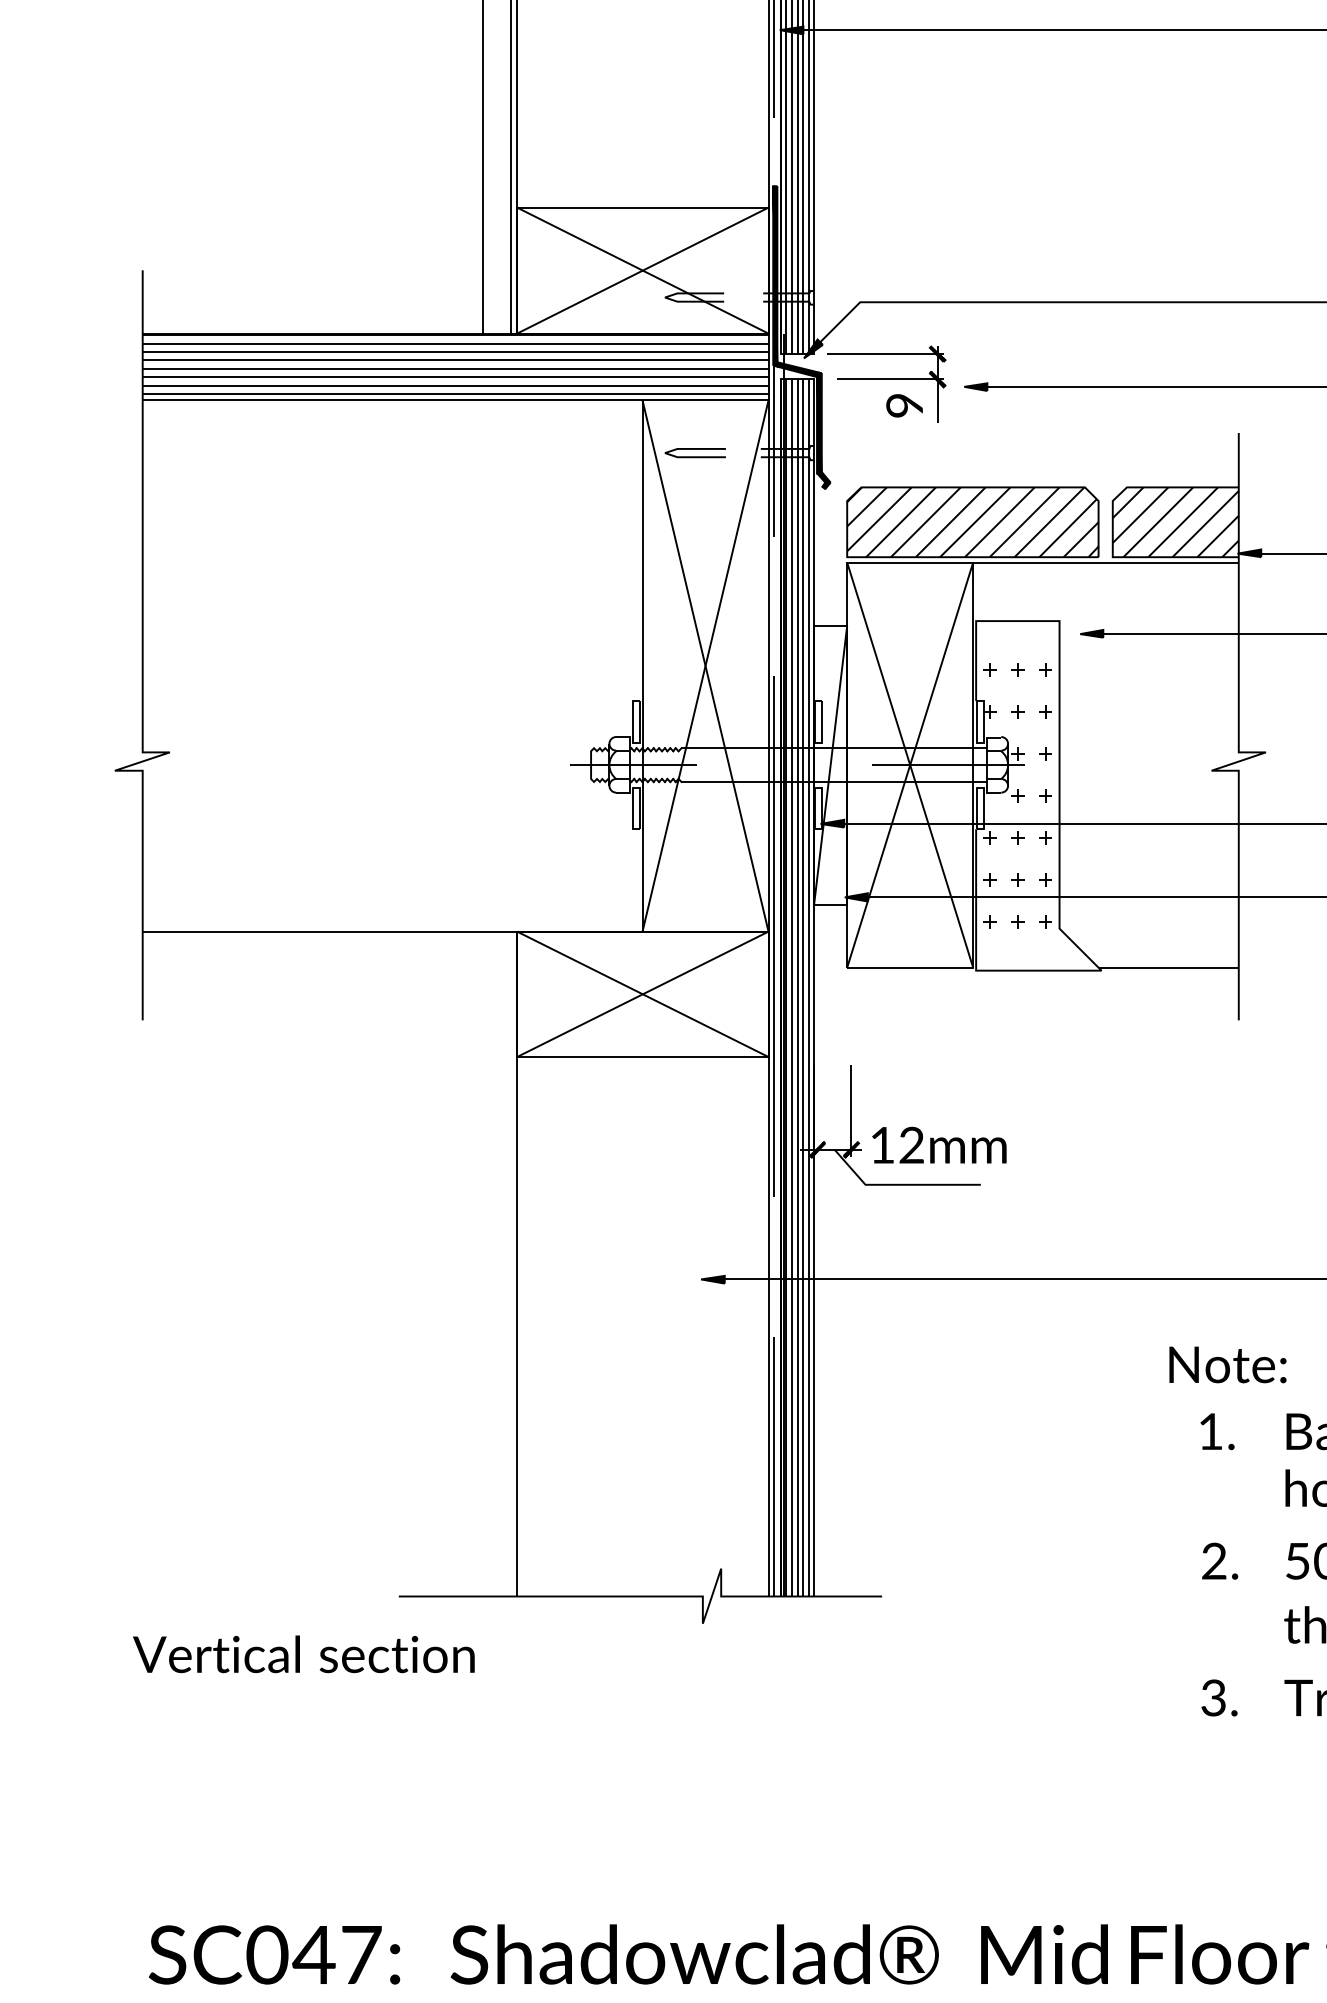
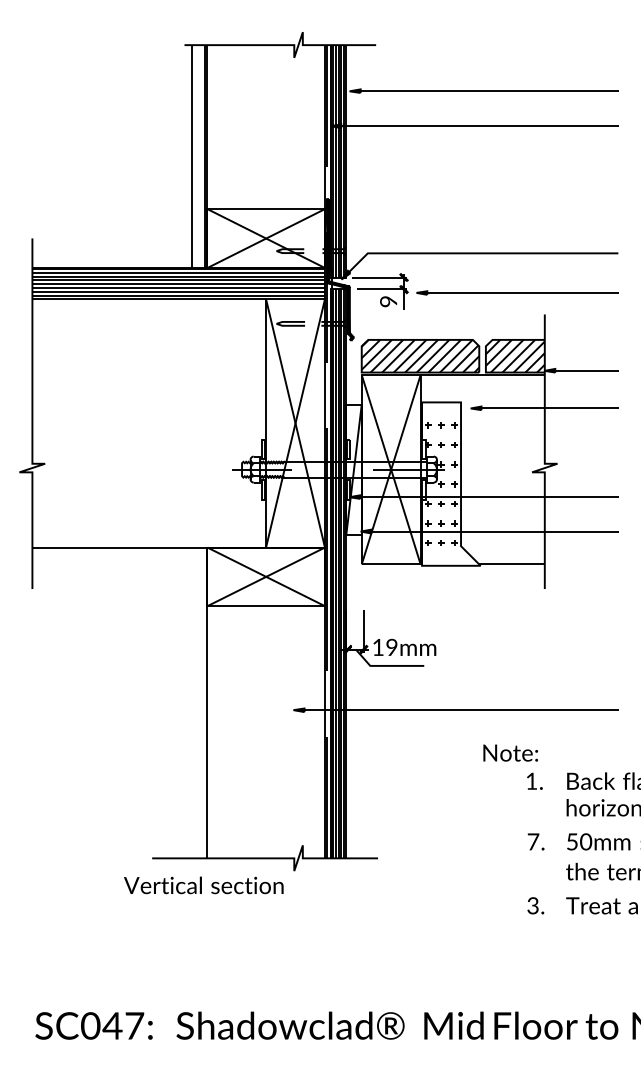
text: (910, 1147) -> (391, 648), 12mm -> 19mm
text: (1227, 1363) -> (510, 752), moved
text: (1214, 1560) -> (533, 841), 2. -> 7.
text: (303, 1654) -> (203, 885), moved

